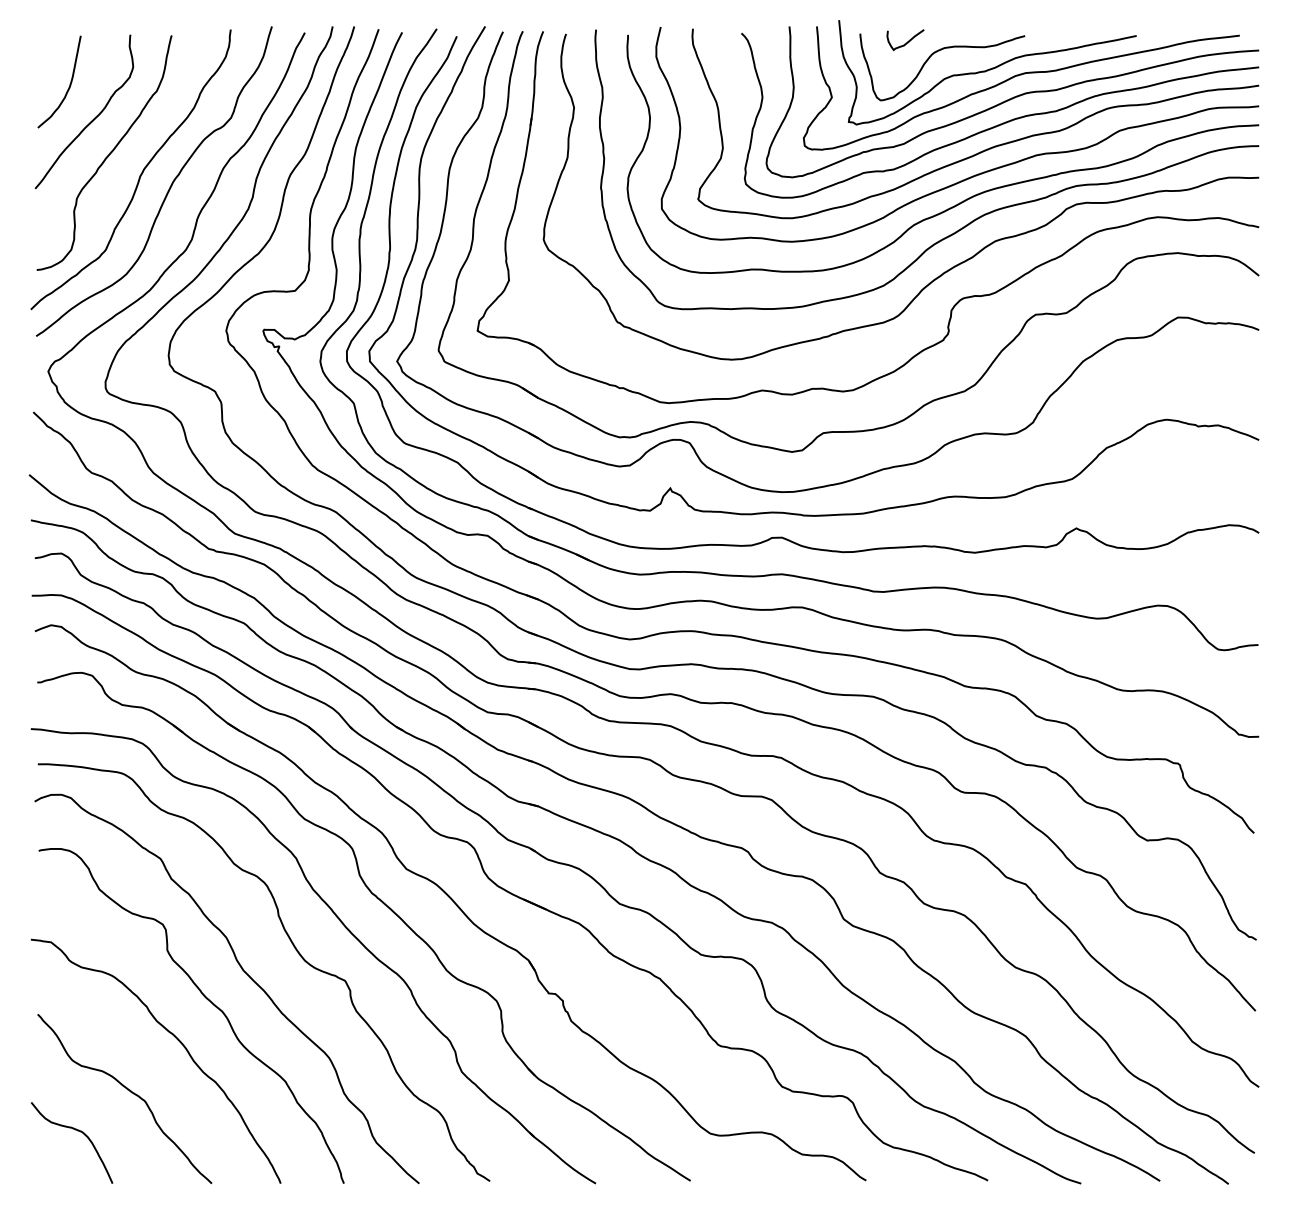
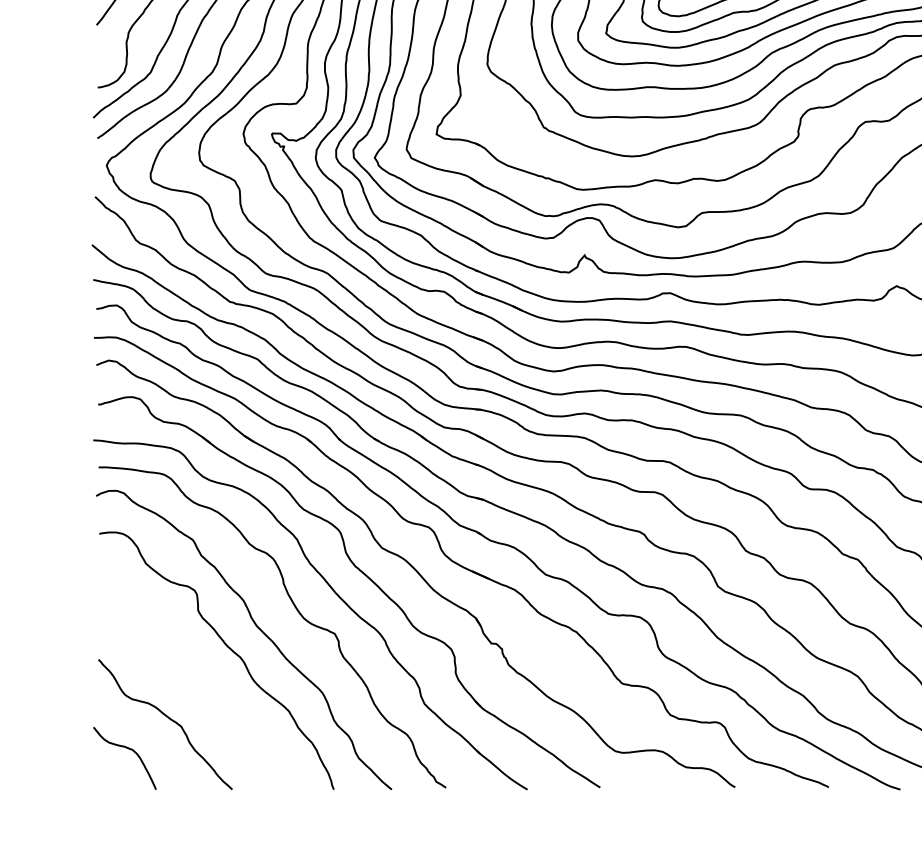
curve: (176, 1039) -> (205, 678), removed

